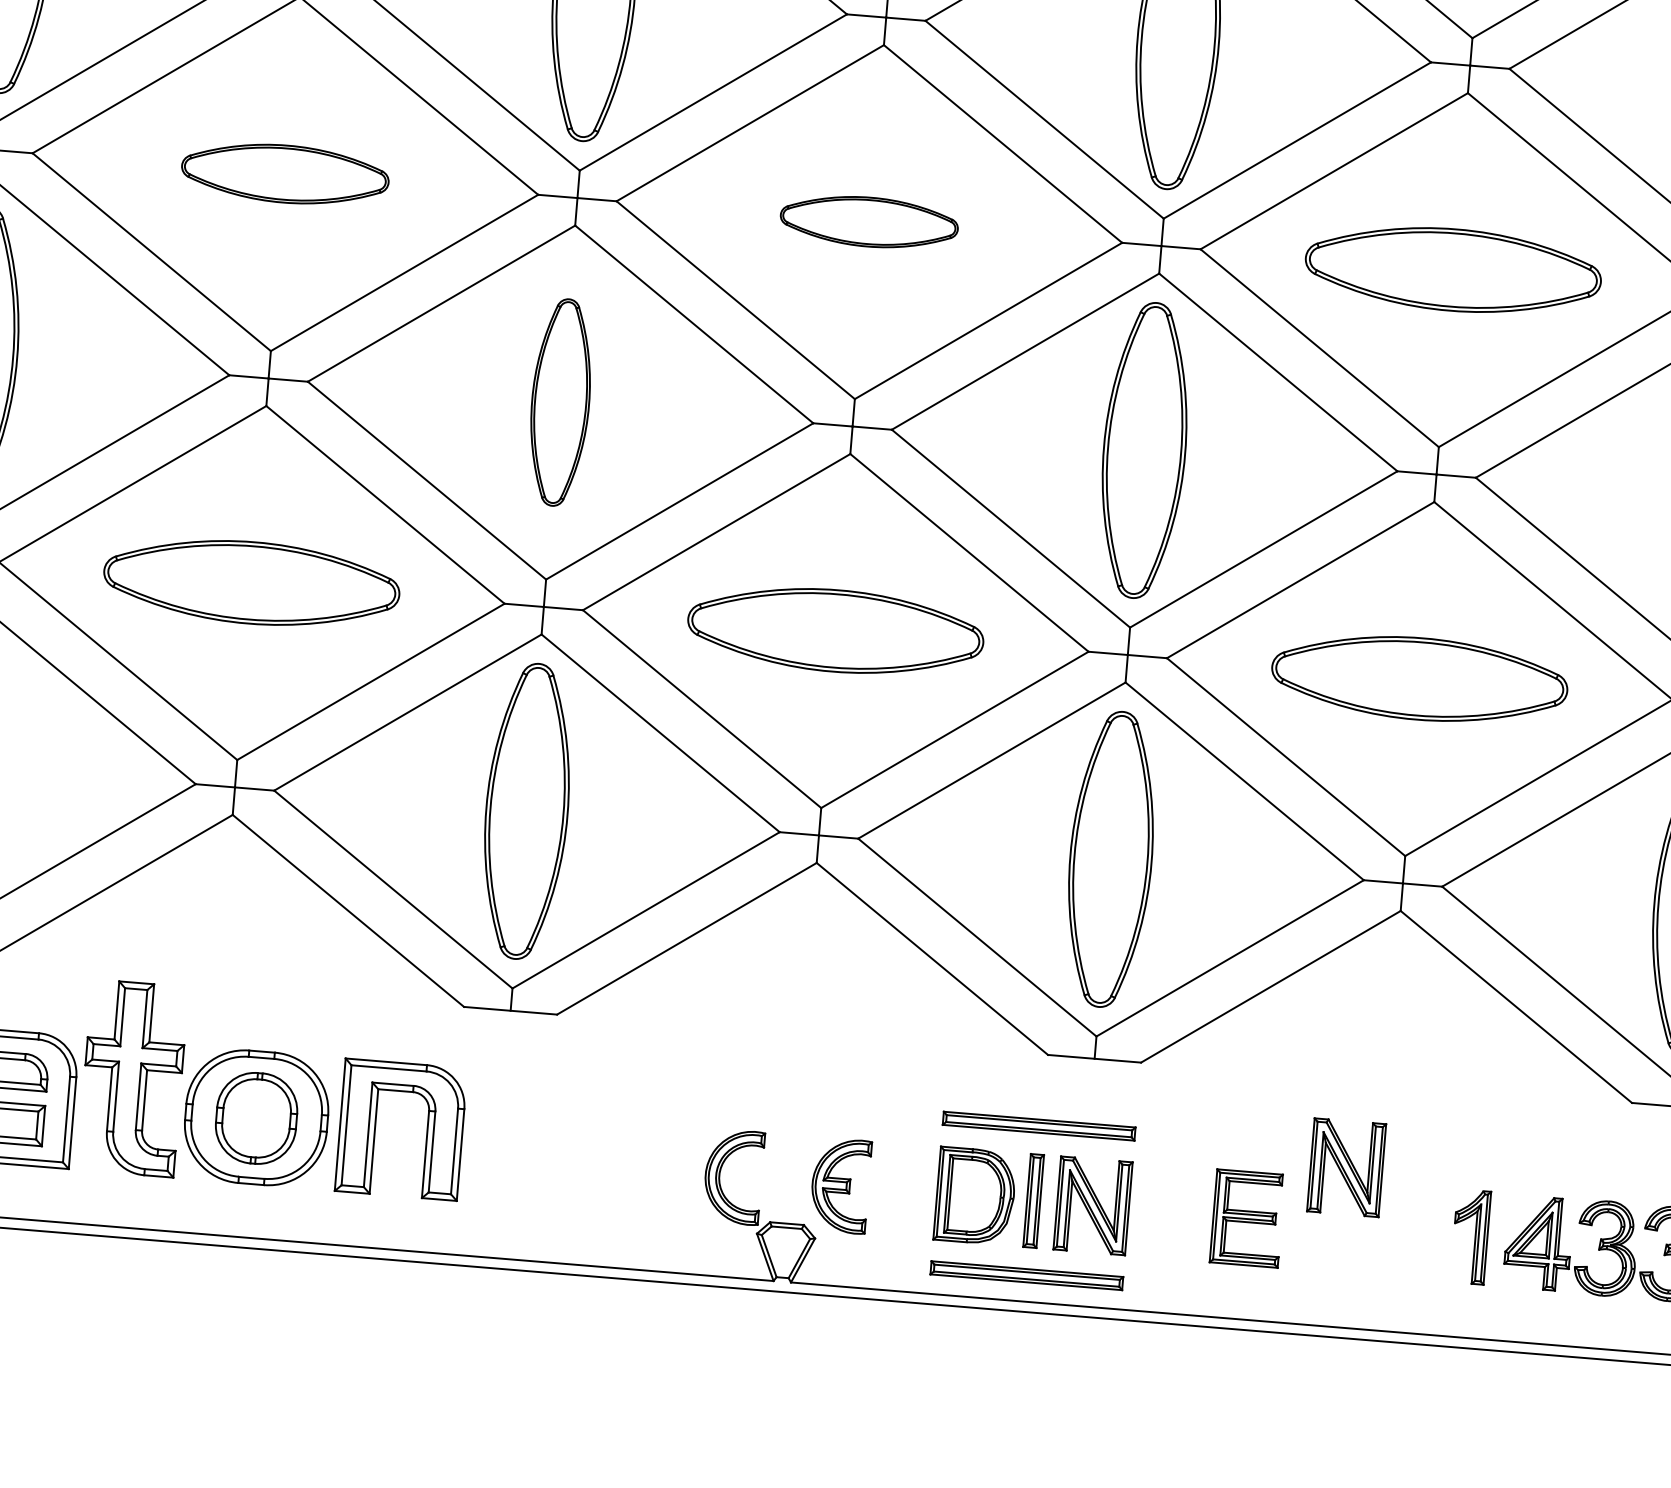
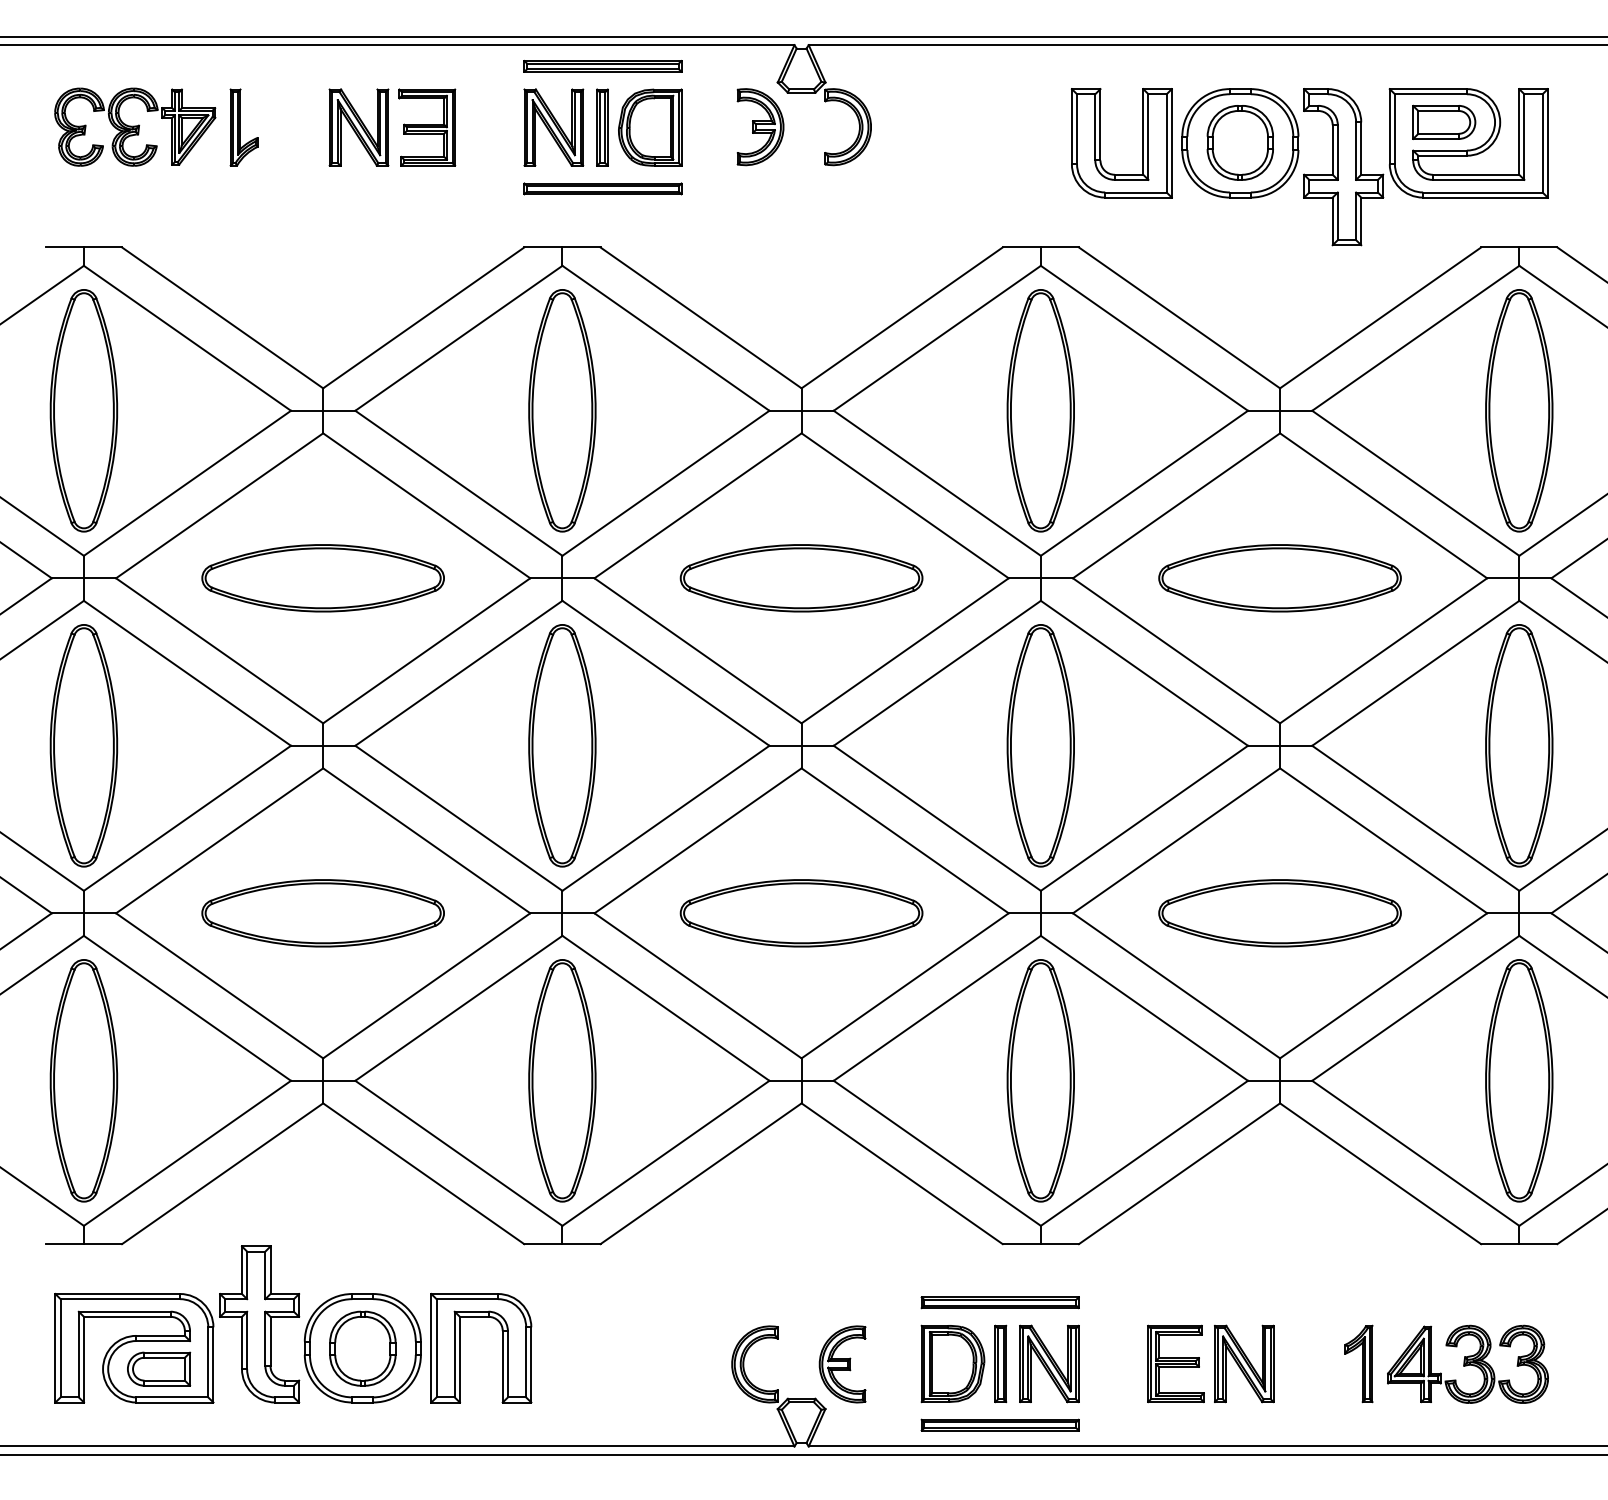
part: (284, 174) -> (322, 578), size x1.43
part: (869, 222) -> (801, 578), size x1.67
part: (560, 402) -> (562, 745), size x1.43
part: (1346, 1167) -> (1244, 1363), moved

